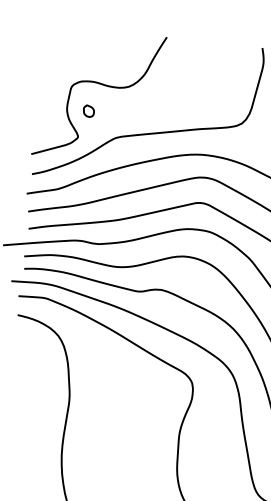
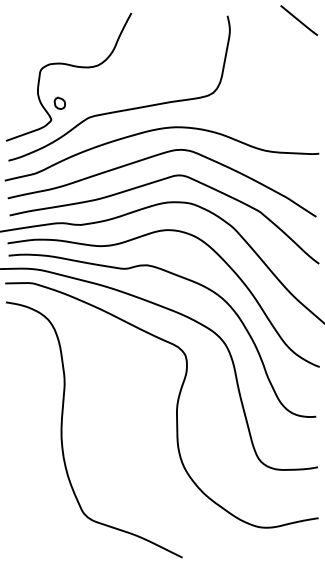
part: (88, 110) -> (59, 102), moved

